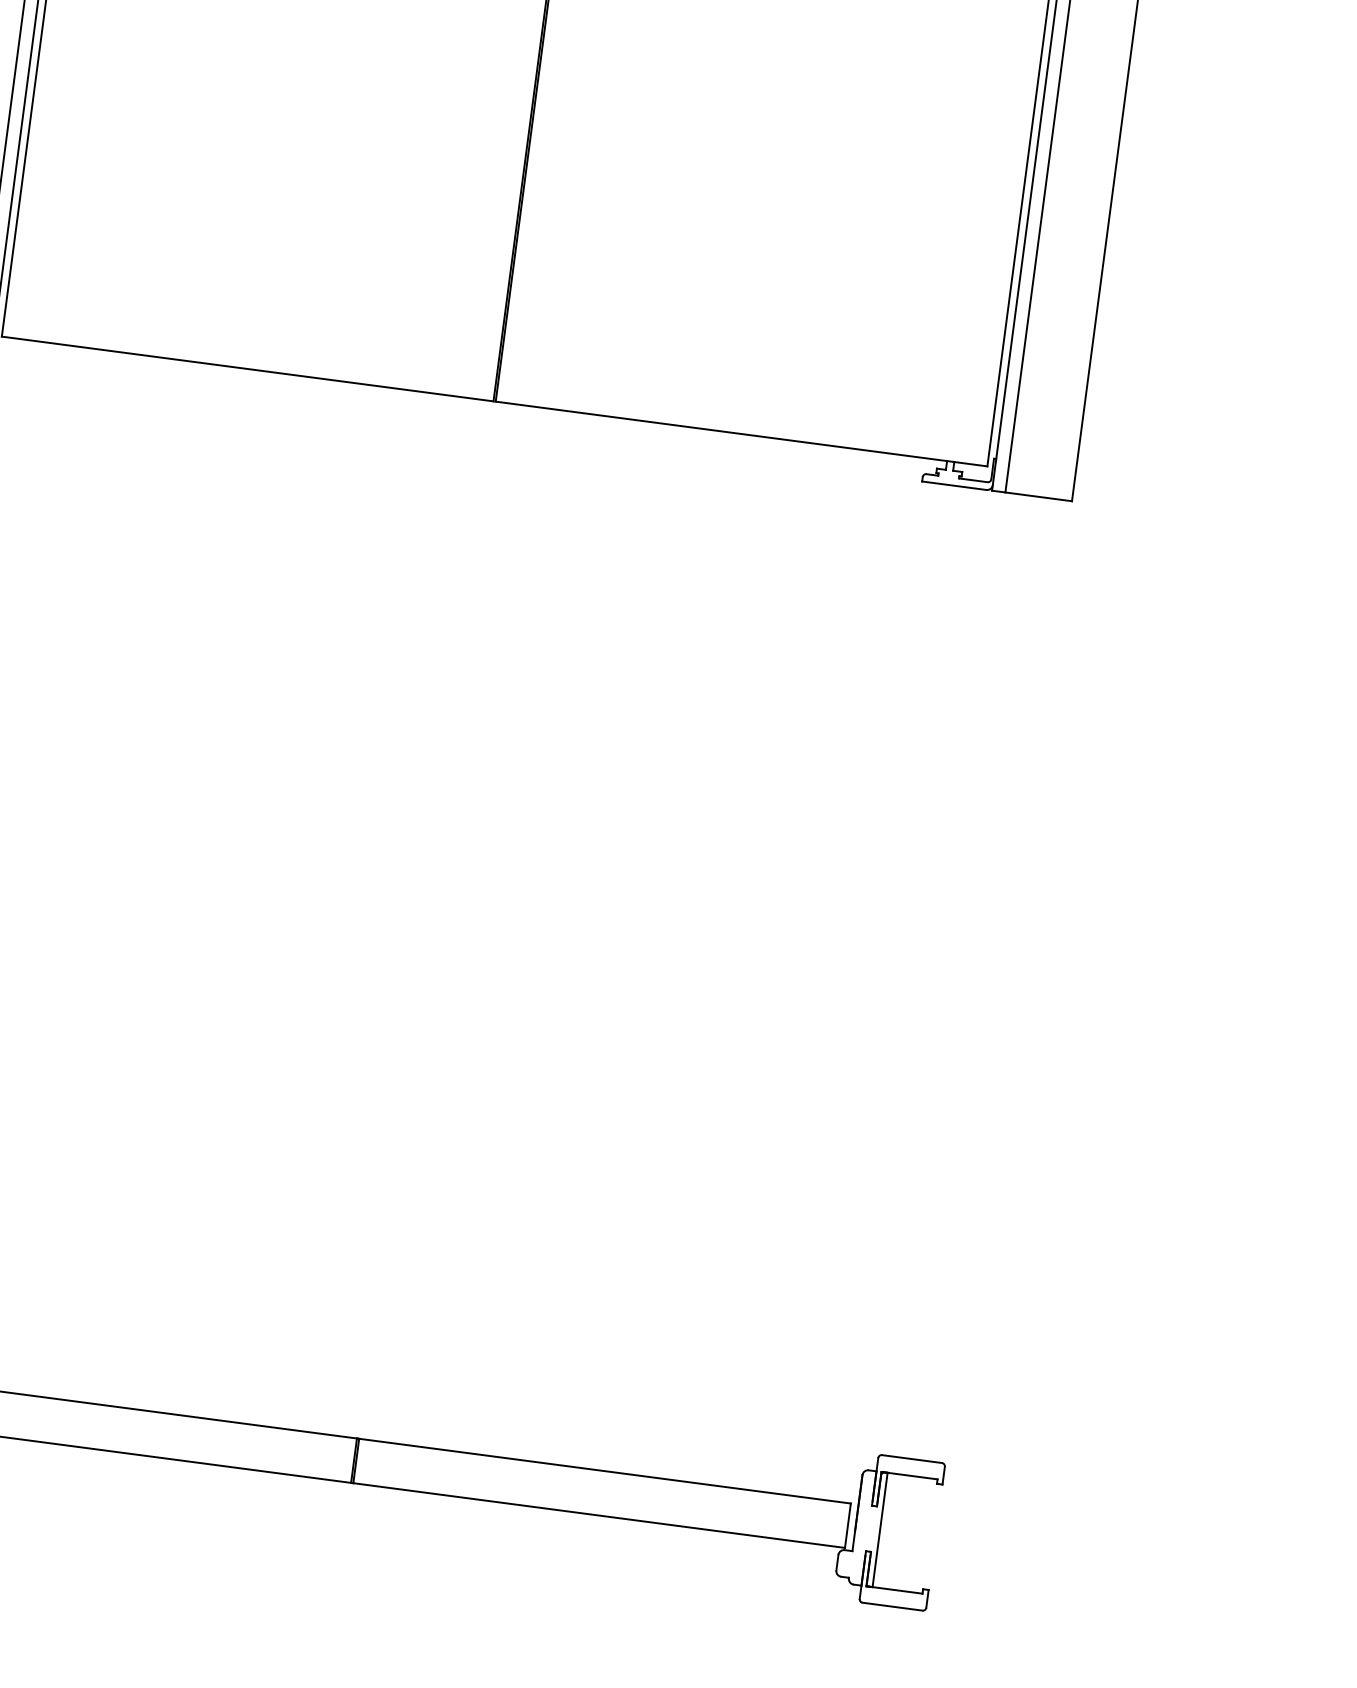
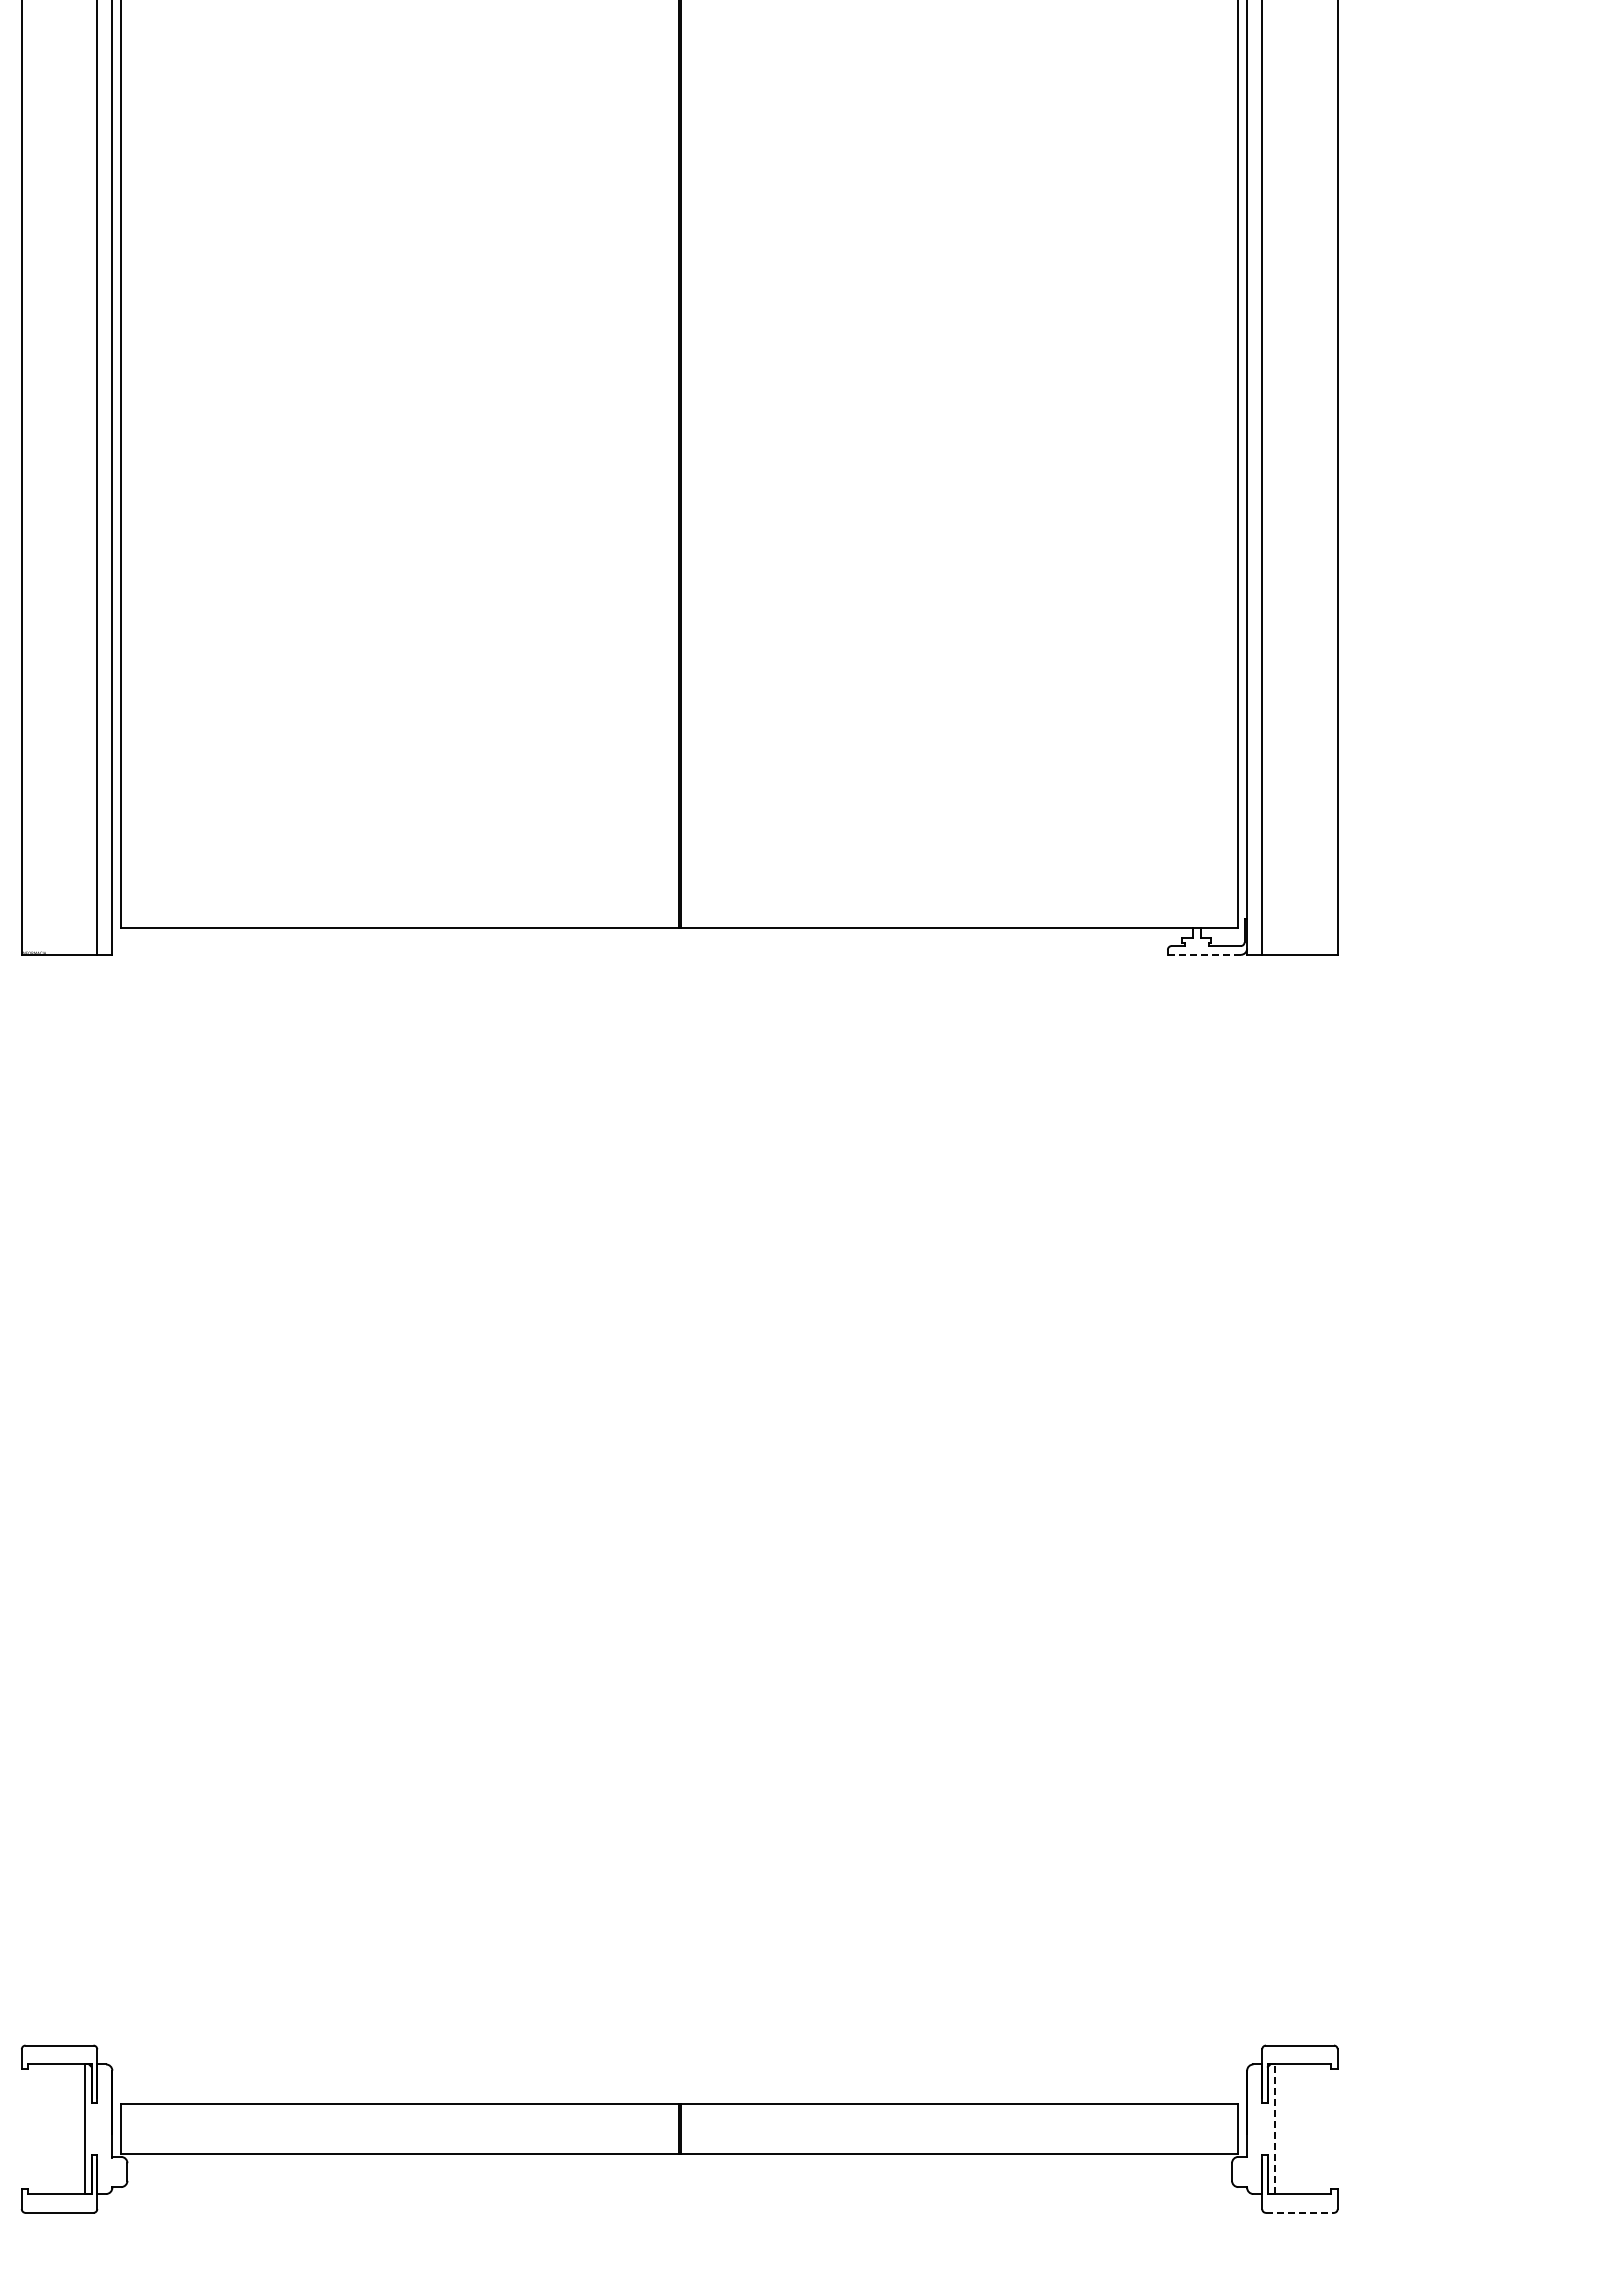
line: (954, 485) -> (1204, 954), solid -> dashed
line: (879, 1530) -> (1274, 2129), solid -> dashed
line: (892, 1606) -> (1299, 2212), solid -> dashed

